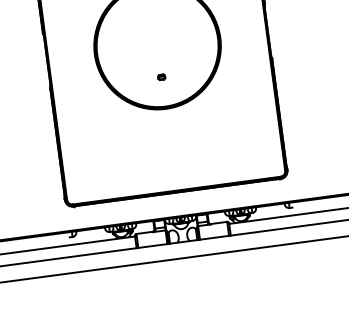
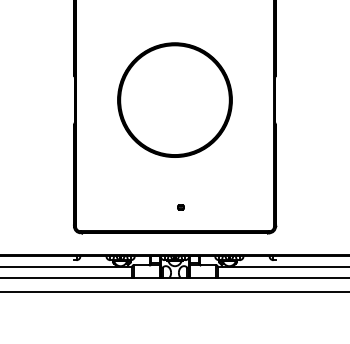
part: (161, 77) -> (180, 207), moved

